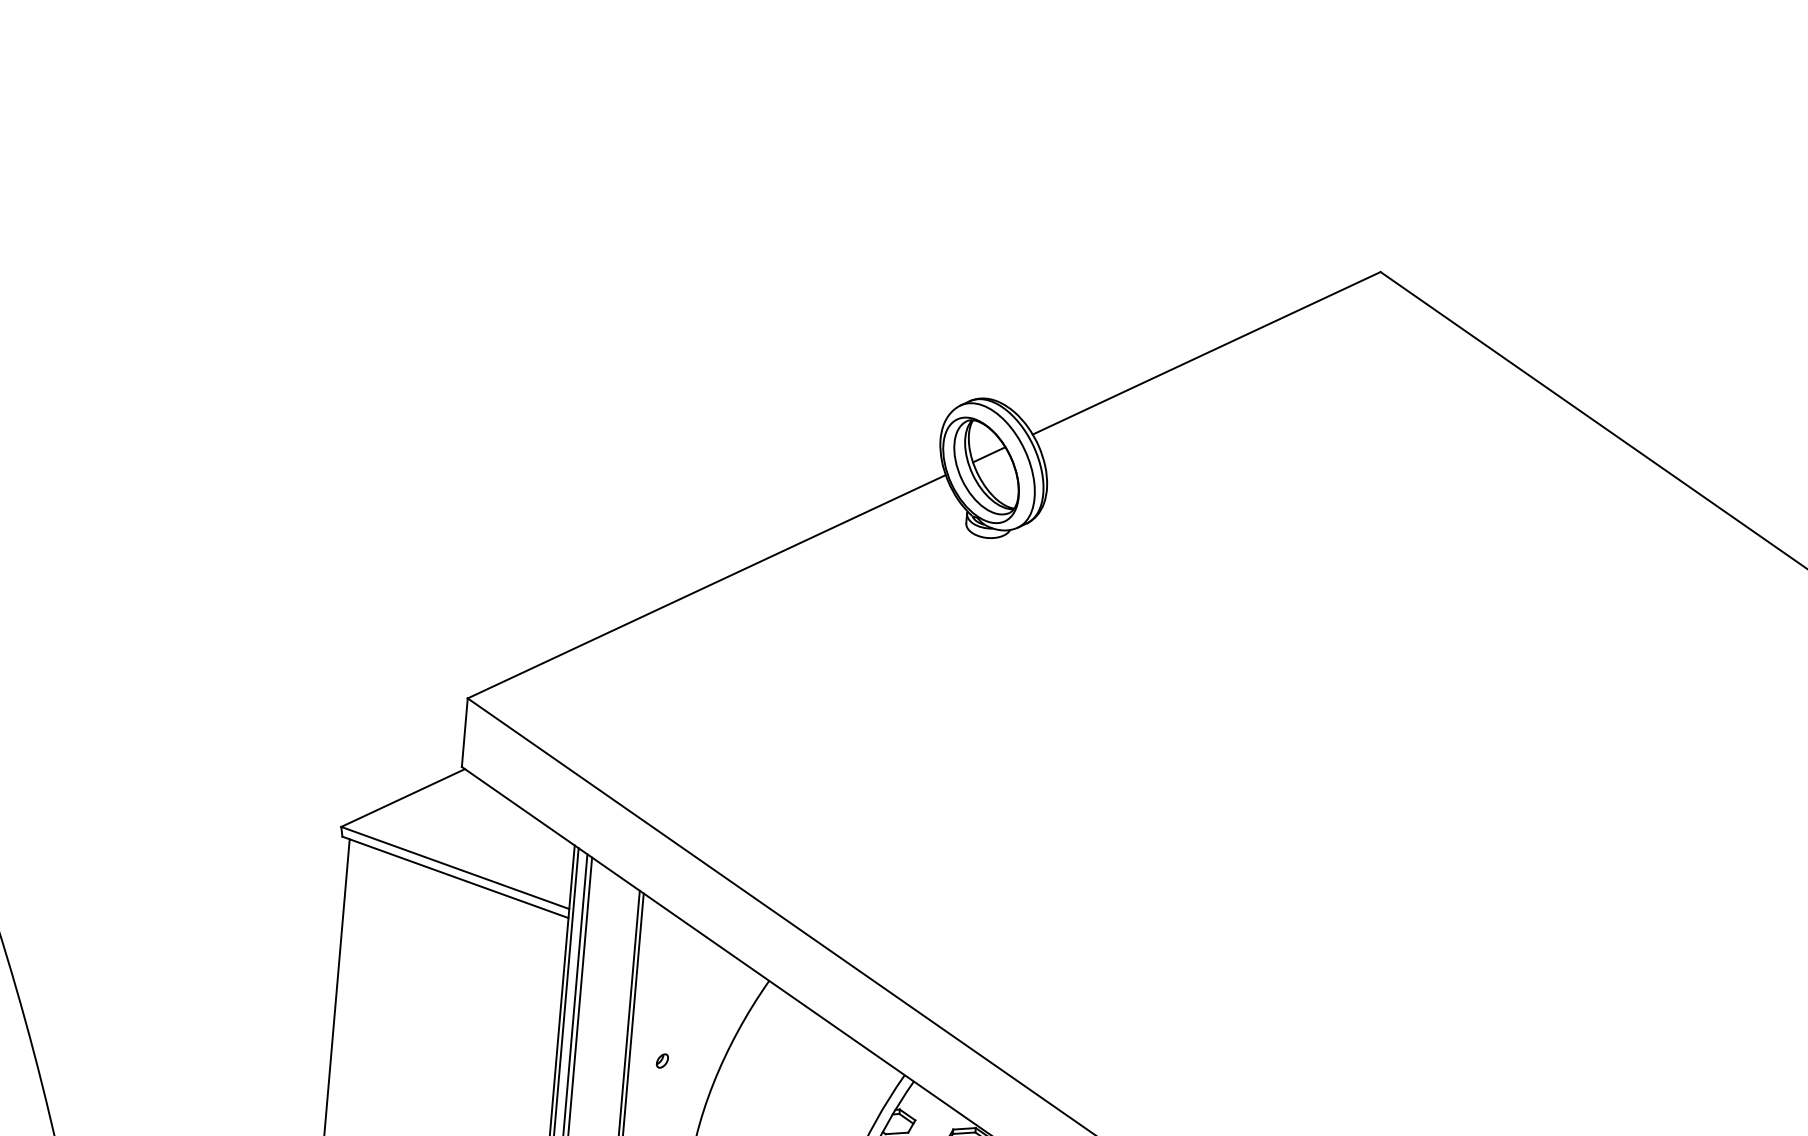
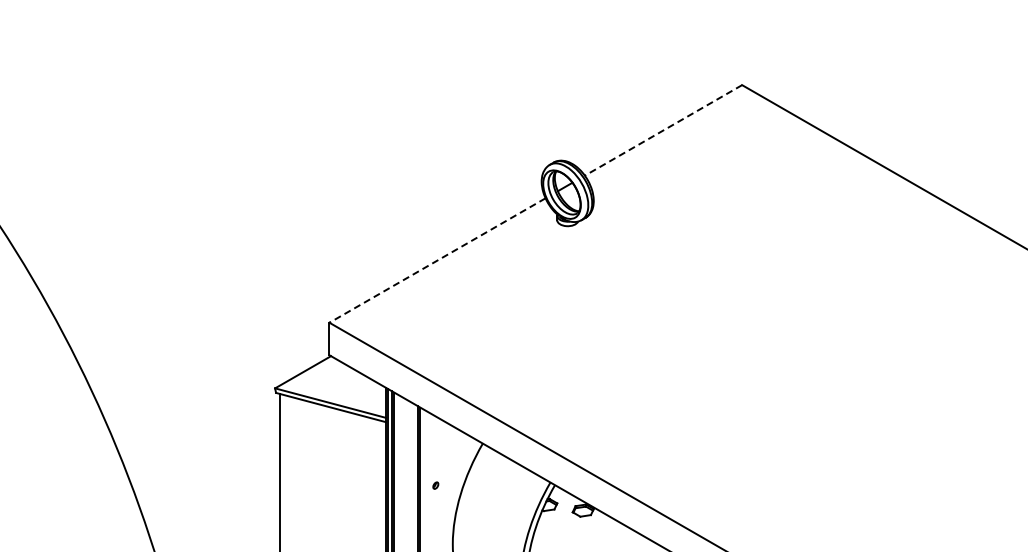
line: (1206, 353) -> (663, 130), solid -> dashed
line: (706, 586) -> (437, 260), solid -> dashed

